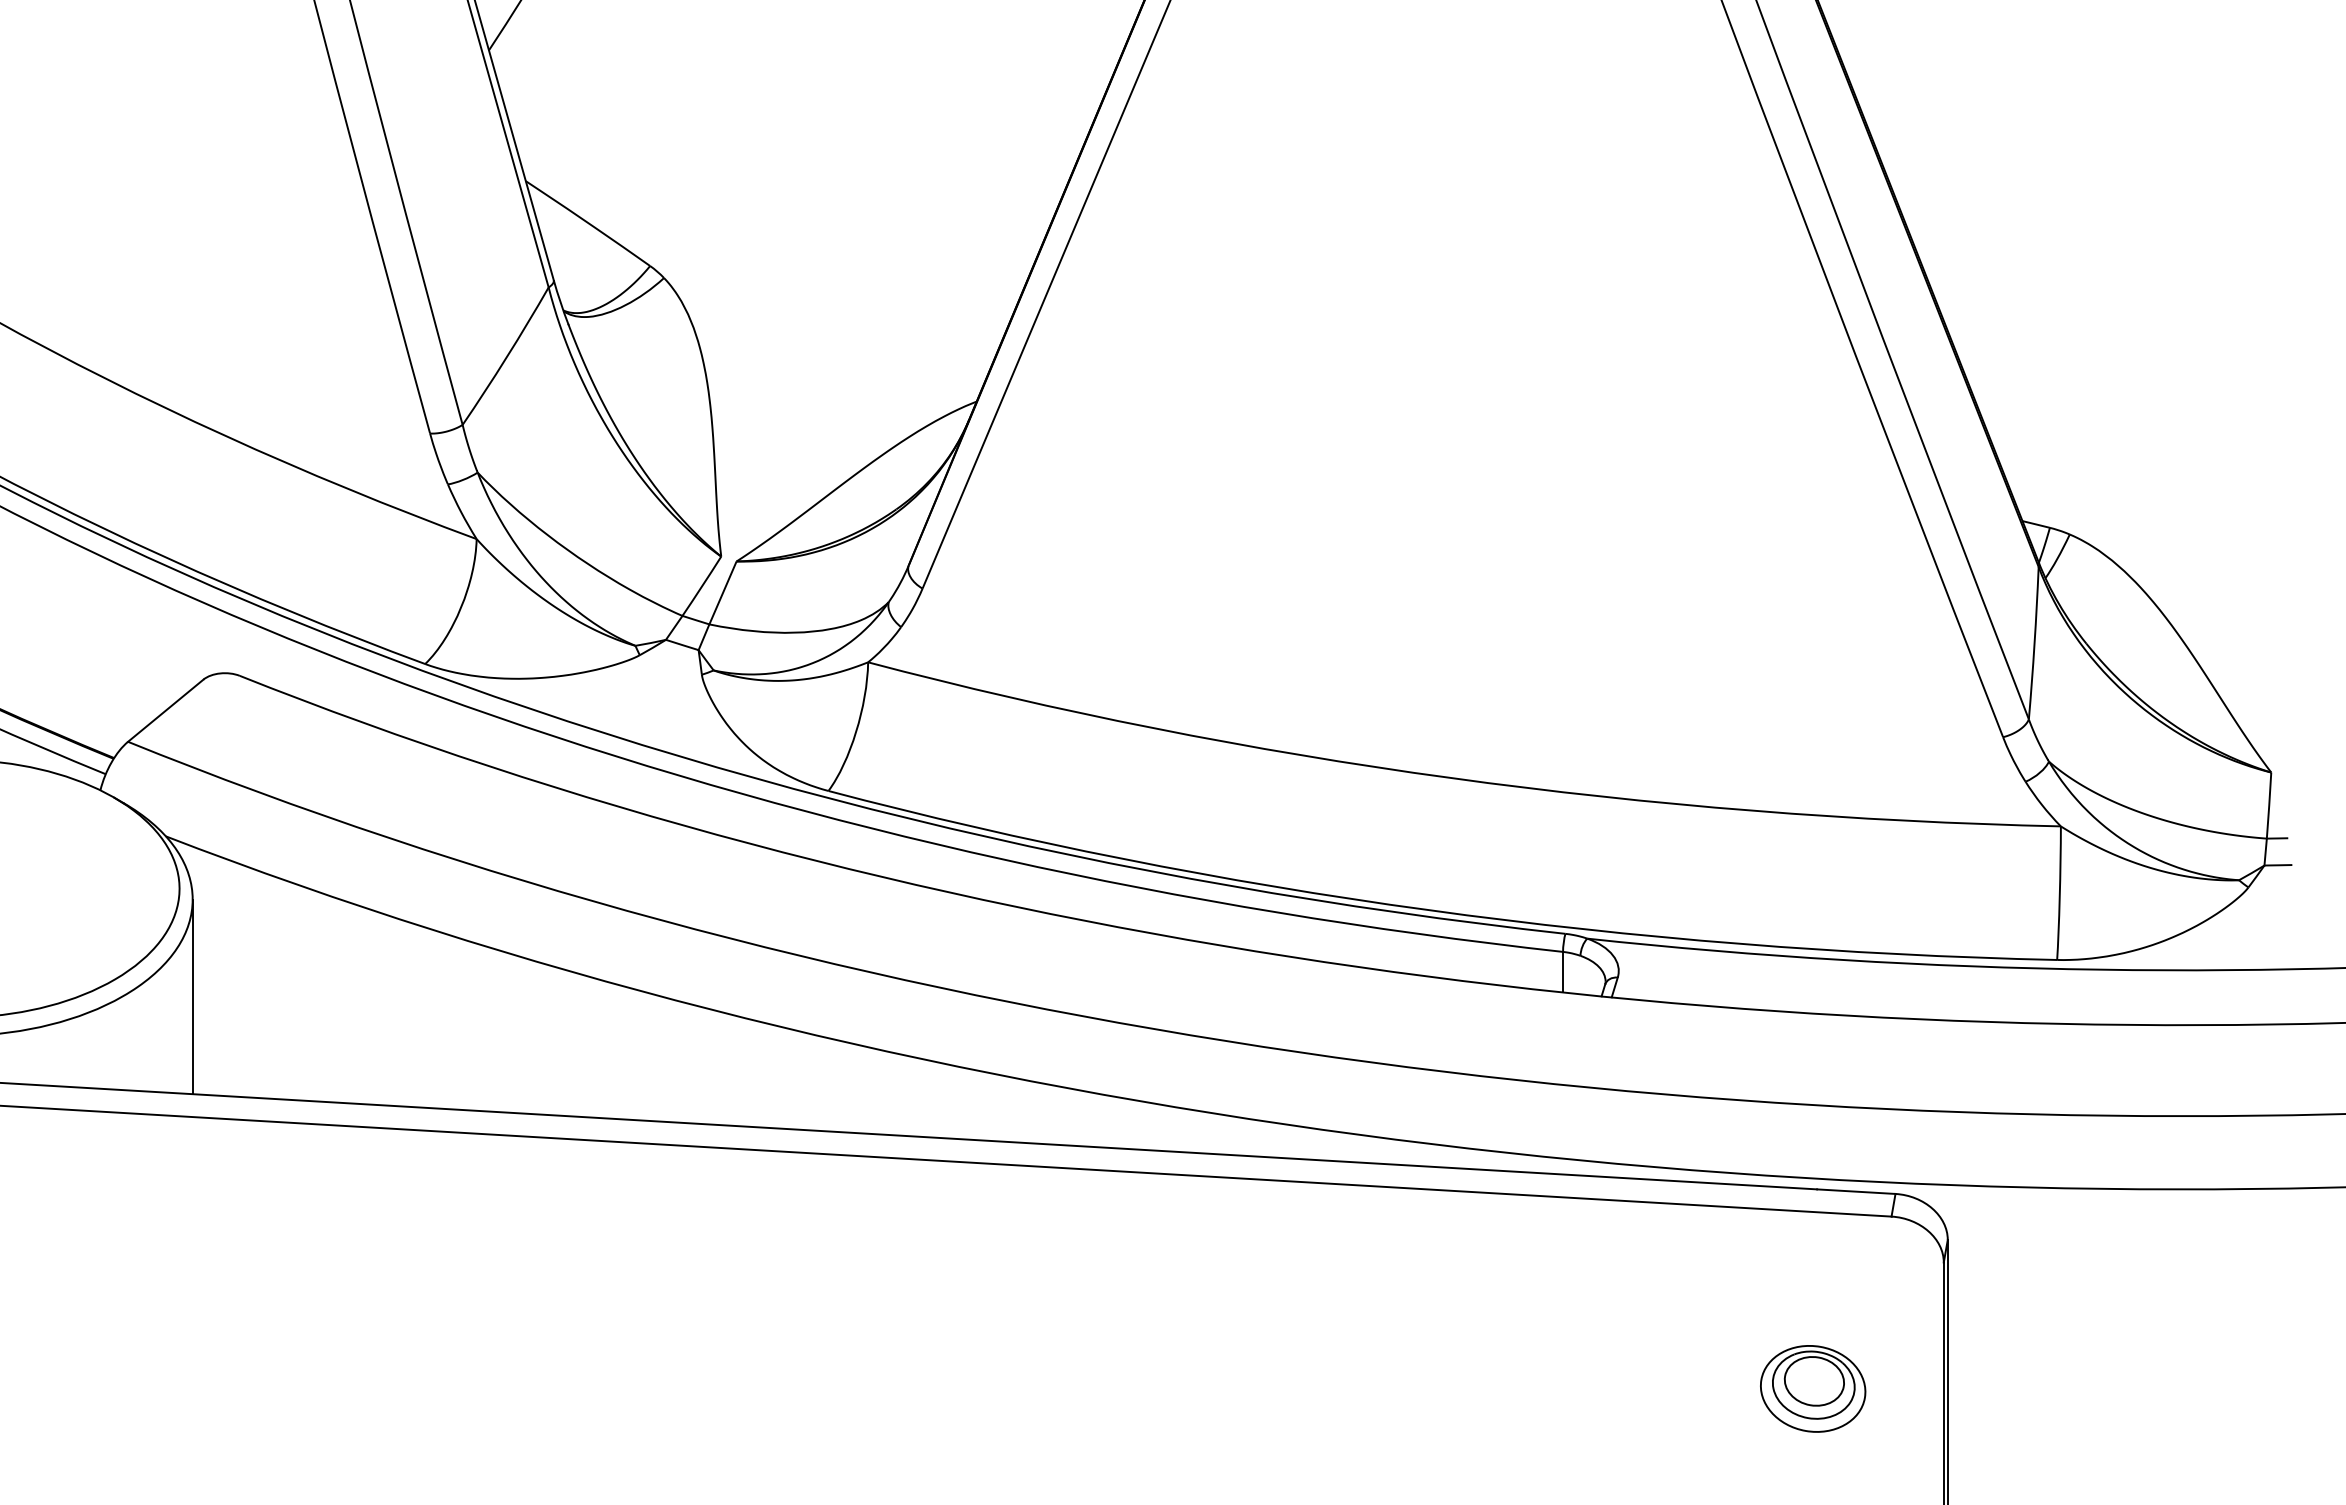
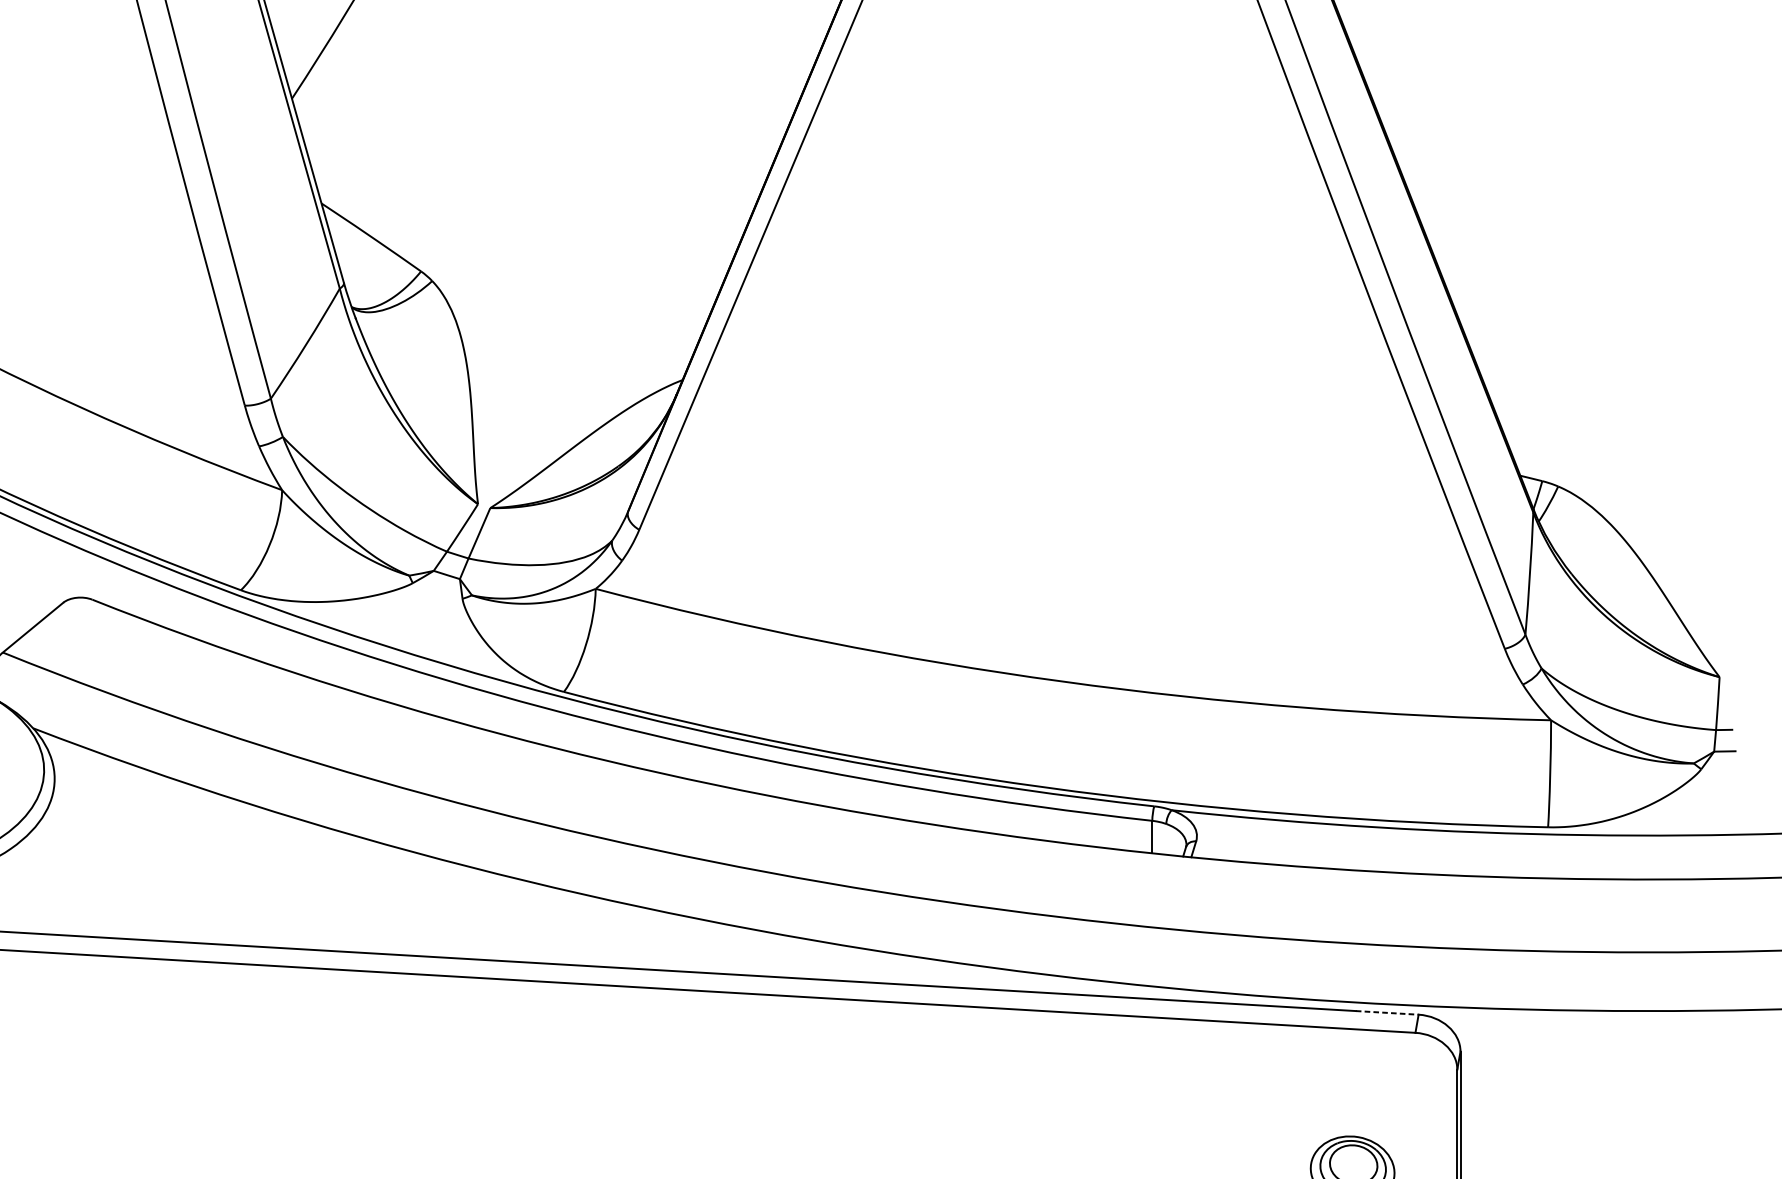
line: (192, 996) -> (54, 856), removed
line: (1856, 1191) -> (1387, 1012), solid -> dashed

